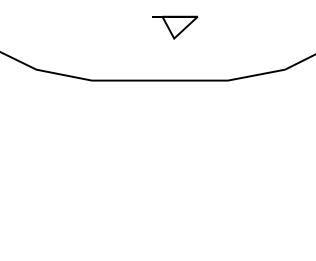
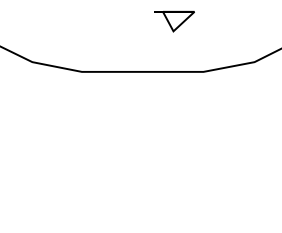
part: (175, 27) -> (174, 21), moved

